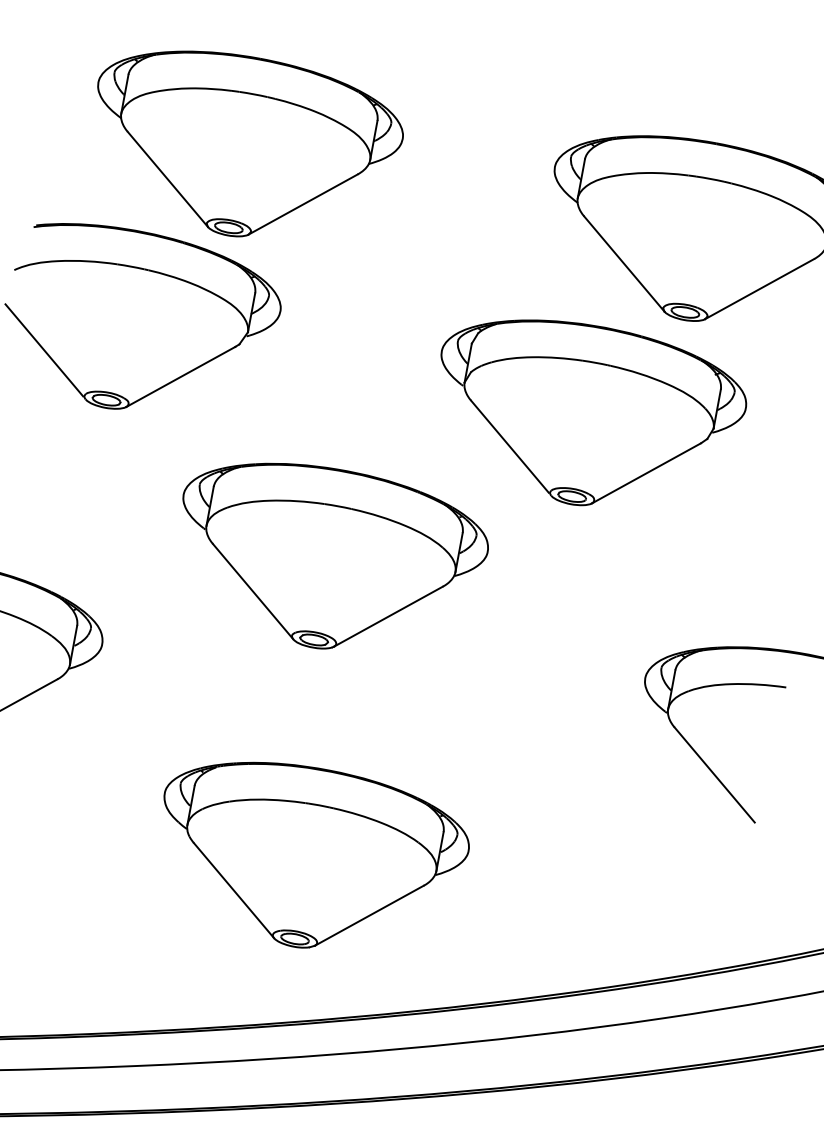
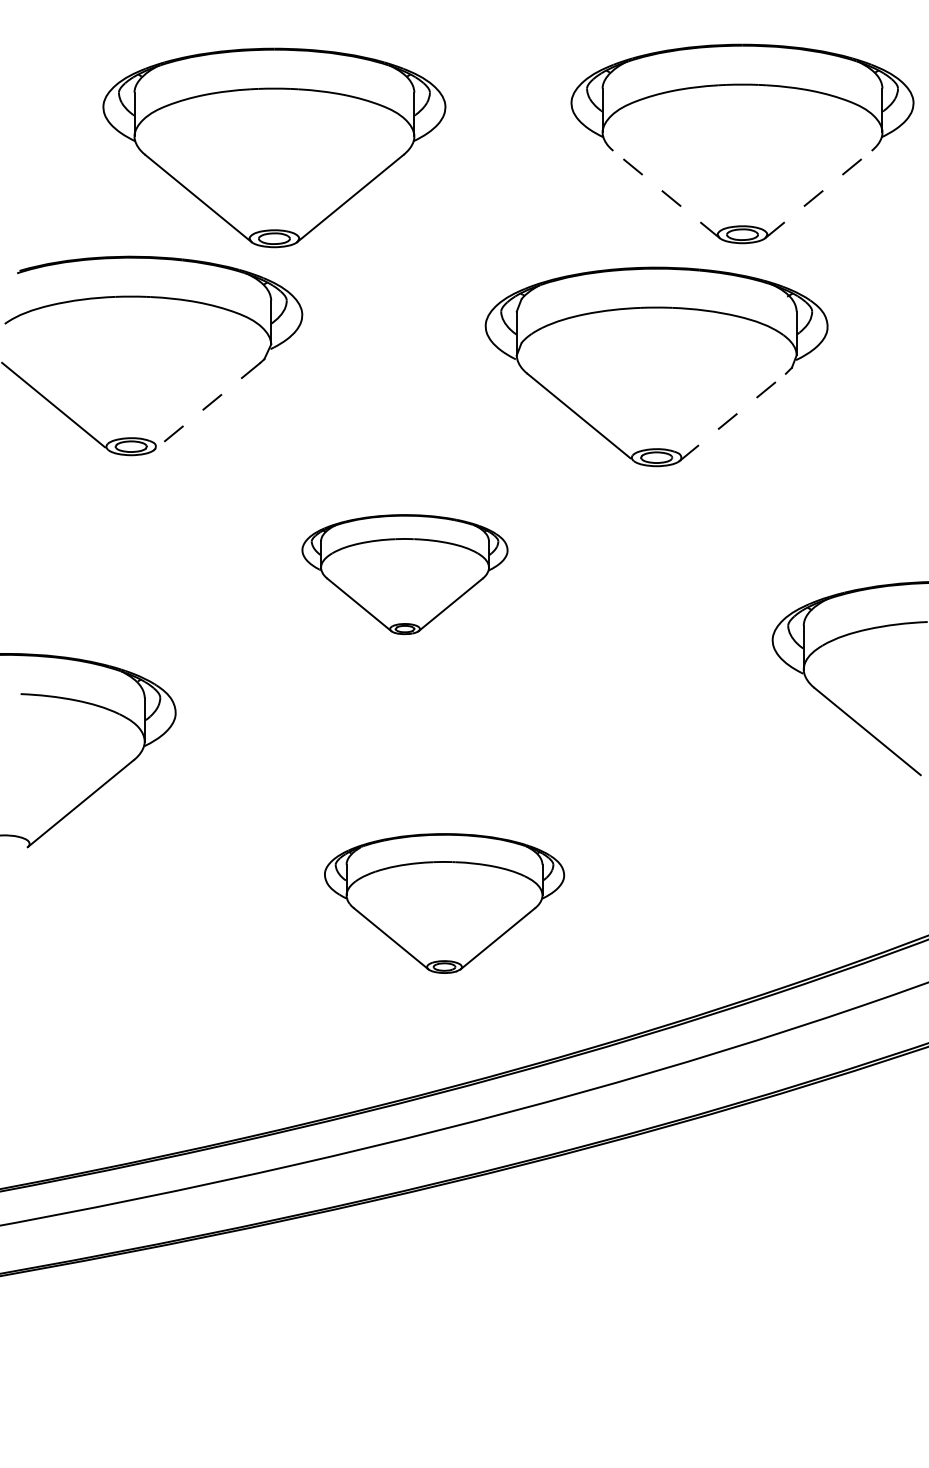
part: (243, 146) -> (274, 147), moved
line: (624, 264) -> (666, 194), solid -> dashed
line: (759, 289) -> (818, 194), solid -> dashed
line: (181, 376) -> (207, 406), solid -> dashed
line: (646, 473) -> (732, 417), solid -> dashed
part: (328, 558) -> (404, 574), size x0.6
part: (309, 858) -> (444, 903), size x0.7

